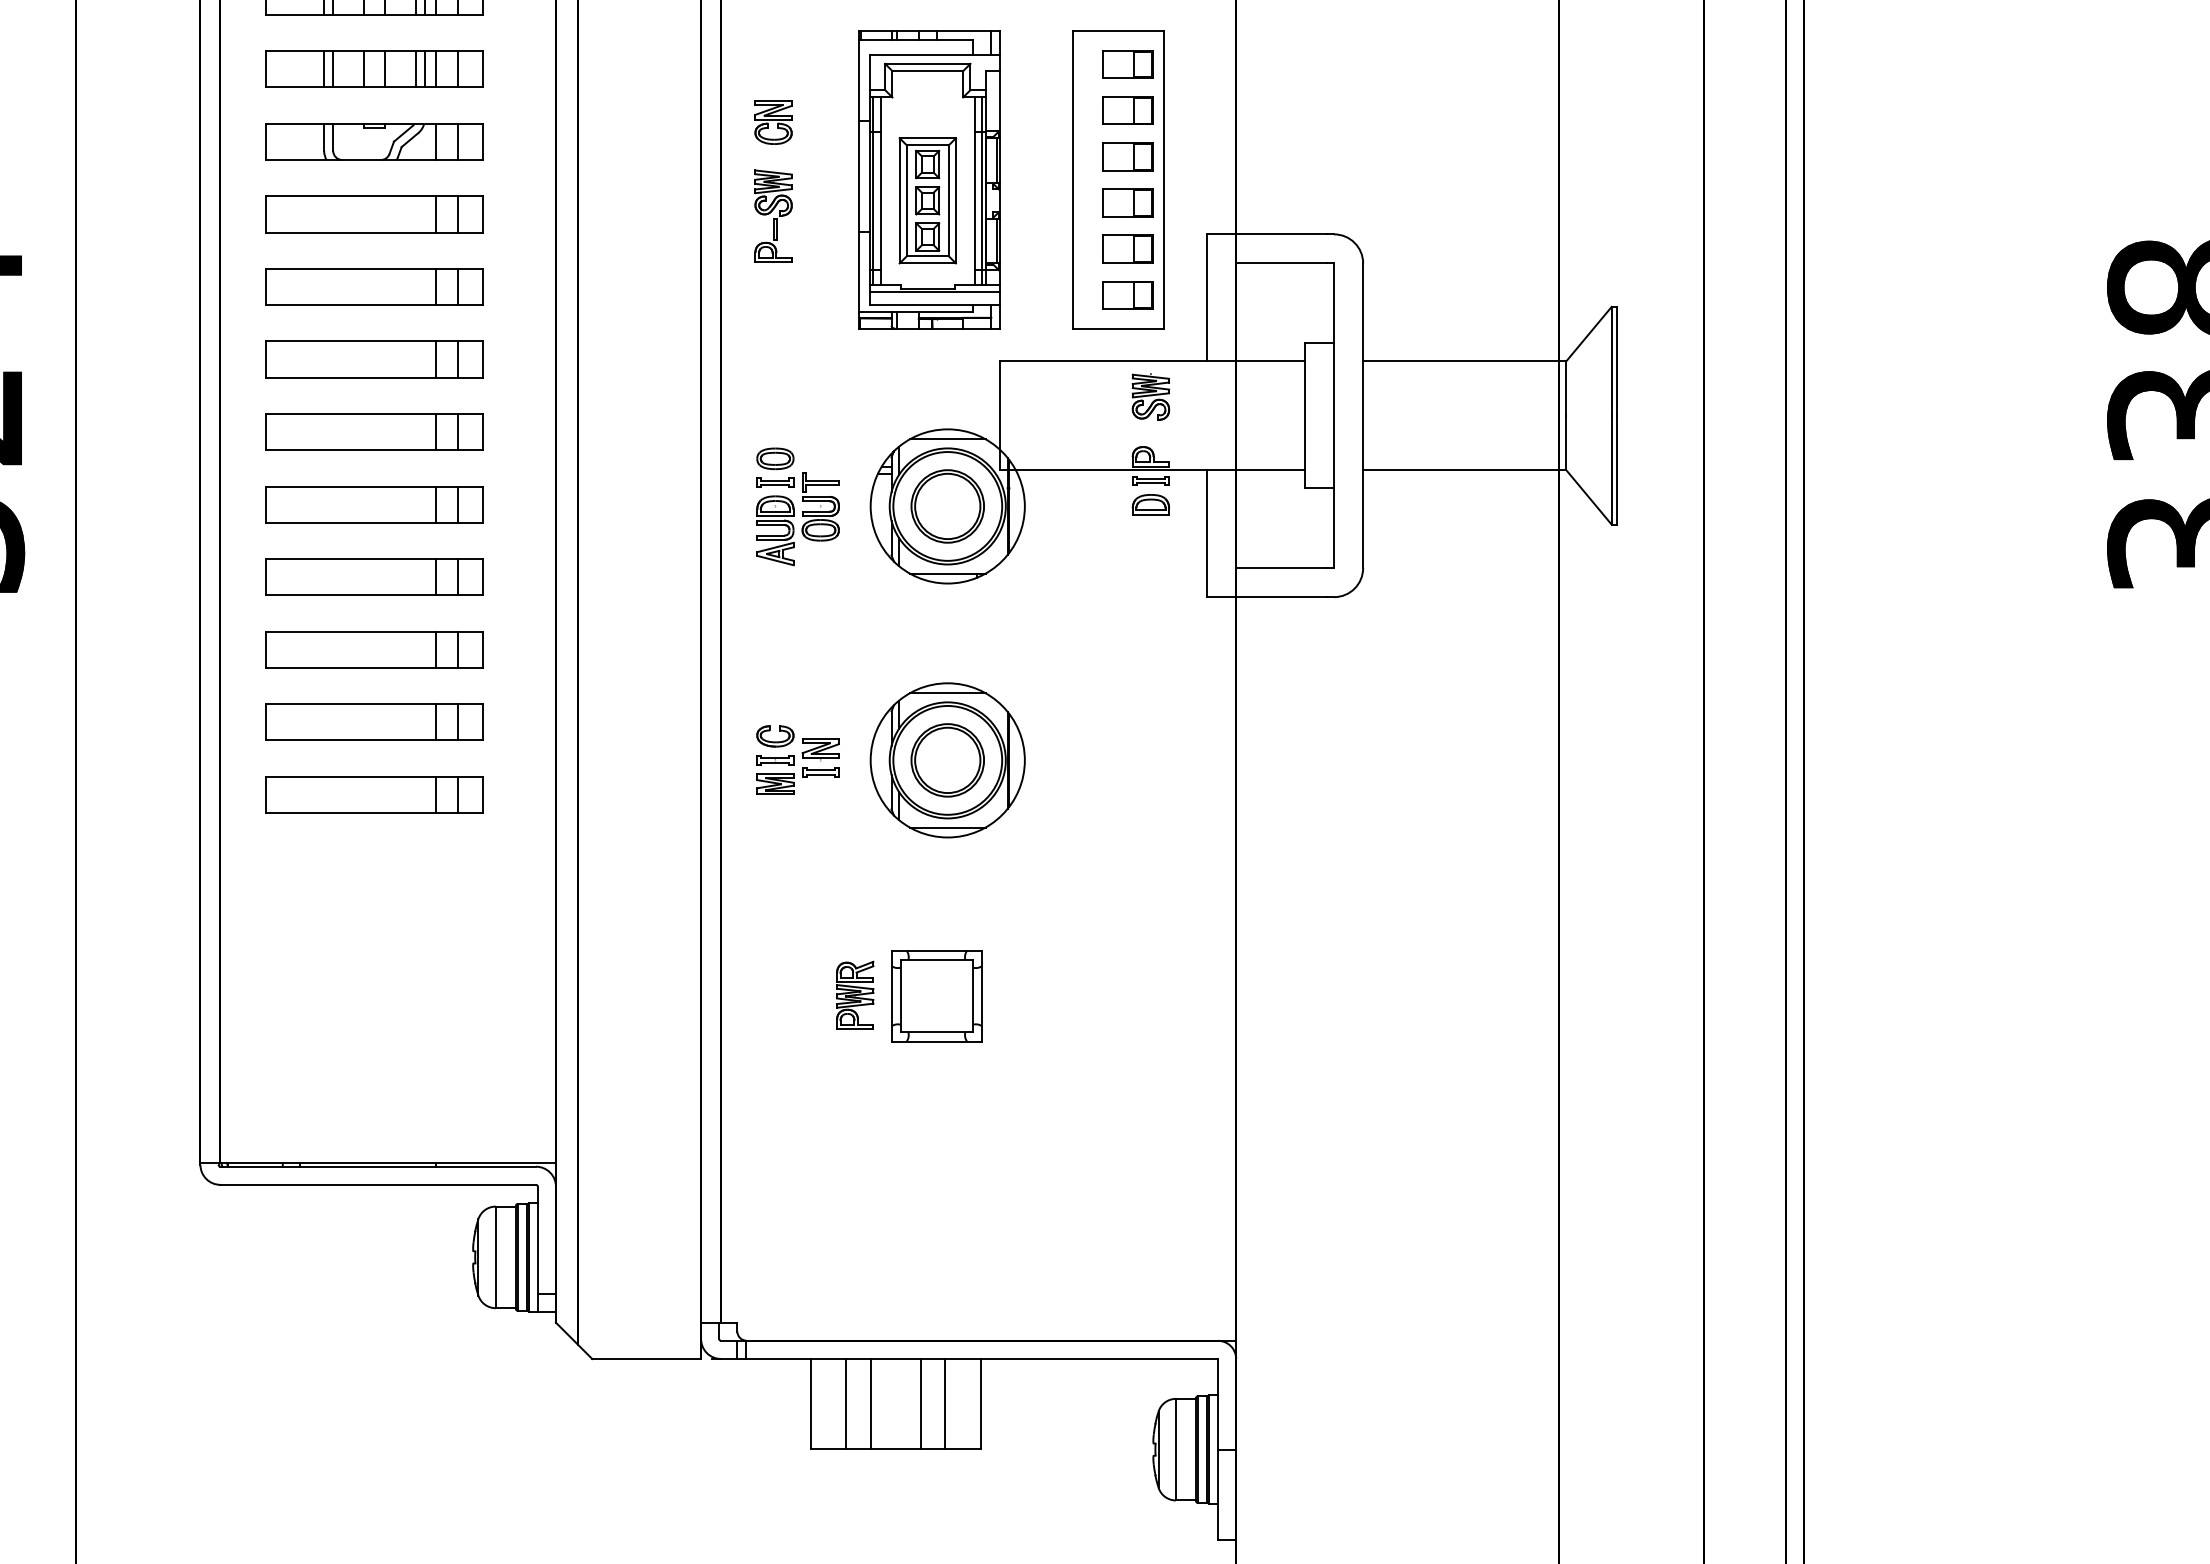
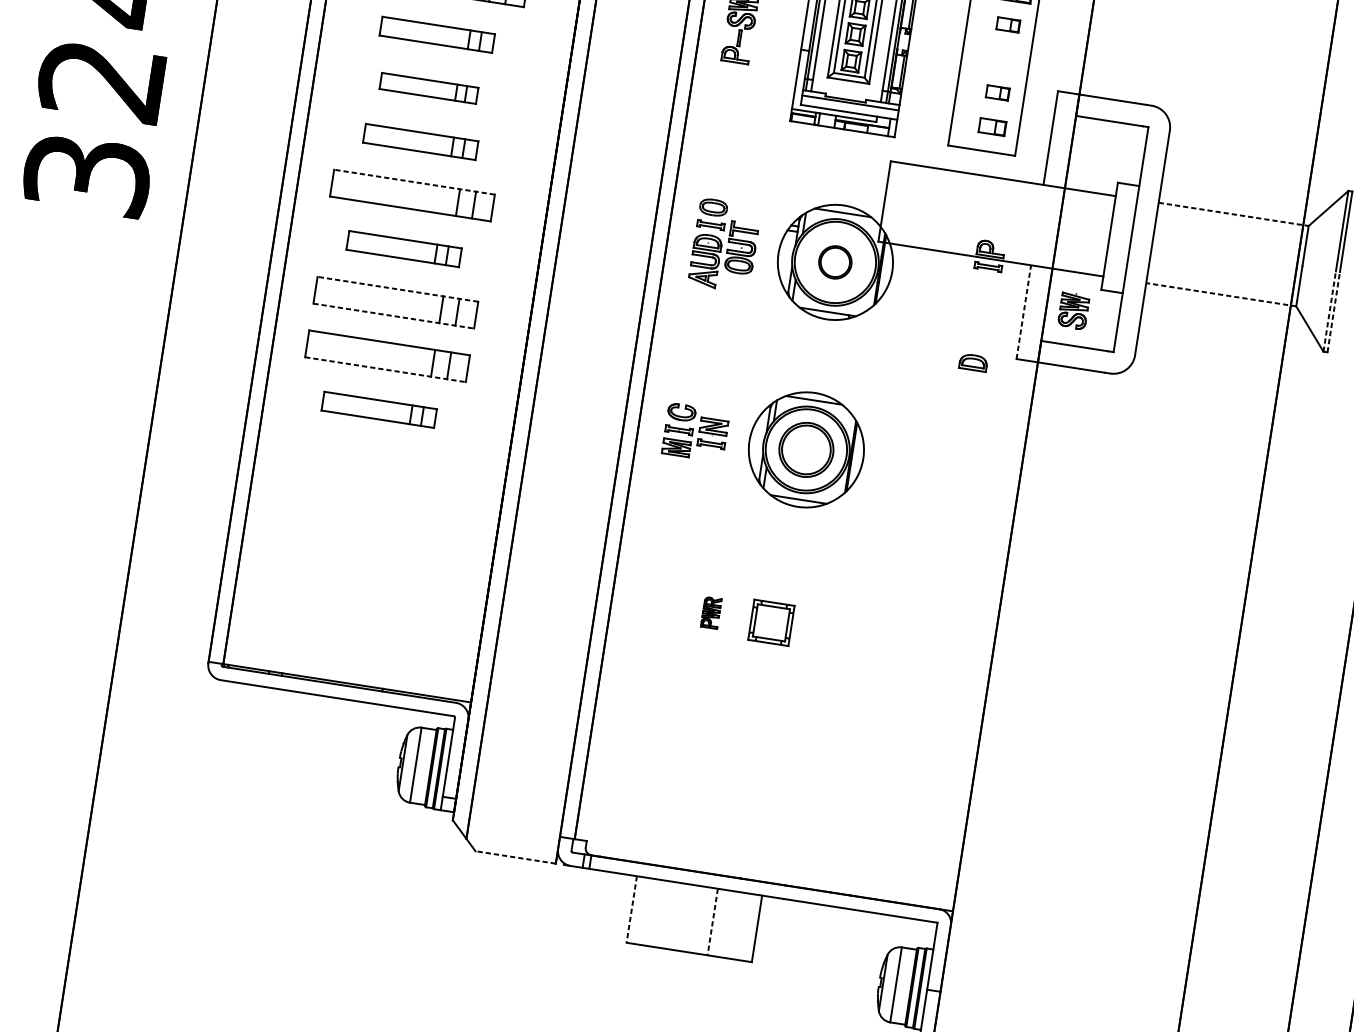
part: (1127, 156) -> (1008, 24), size x0.6
part: (1127, 202) -> (1002, 58), removed
part: (1127, 248) -> (997, 92), size x0.6
part: (374, 286) -> (437, 34), size x0.7
part: (1127, 295) -> (992, 127), size x0.7
part: (374, 359) -> (428, 88), size x0.6
line: (1464, 361) -> (1233, 214), solid -> dashed
part: (1150, 396) -> (1073, 310), moved
part: (374, 431) -> (420, 141), size x0.7
line: (1611, 469) -> (1329, 311), solid -> dashed
line: (1617, 469) -> (1334, 311), solid -> dashed
line: (1464, 470) -> (1221, 294), solid -> dashed
line: (374, 486) -> (414, 182), solid -> dashed
part: (1150, 504) -> (973, 362), moved
part: (947, 506) -> (835, 262), size x0.6
line: (1207, 533) -> (1024, 312), solid -> dashed
part: (374, 576) -> (404, 248), size x0.7
line: (374, 631) -> (397, 289), solid -> dashed
line: (374, 667) -> (393, 315), solid -> dashed
line: (374, 740) -> (385, 369), solid -> dashed
part: (374, 794) -> (379, 409), size x0.7
part: (855, 994) -> (711, 612), size x0.6
part: (936, 996) -> (771, 622), size x0.6
line: (646, 1358) -> (515, 857), solid -> dashed
line: (845, 1403) -> (657, 913), removed
line: (870, 1403) -> (675, 915), removed
line: (945, 1403) -> (731, 924), removed
line: (810, 1404) -> (631, 909), solid -> dashed
line: (920, 1404) -> (712, 922), solid -> dashed

